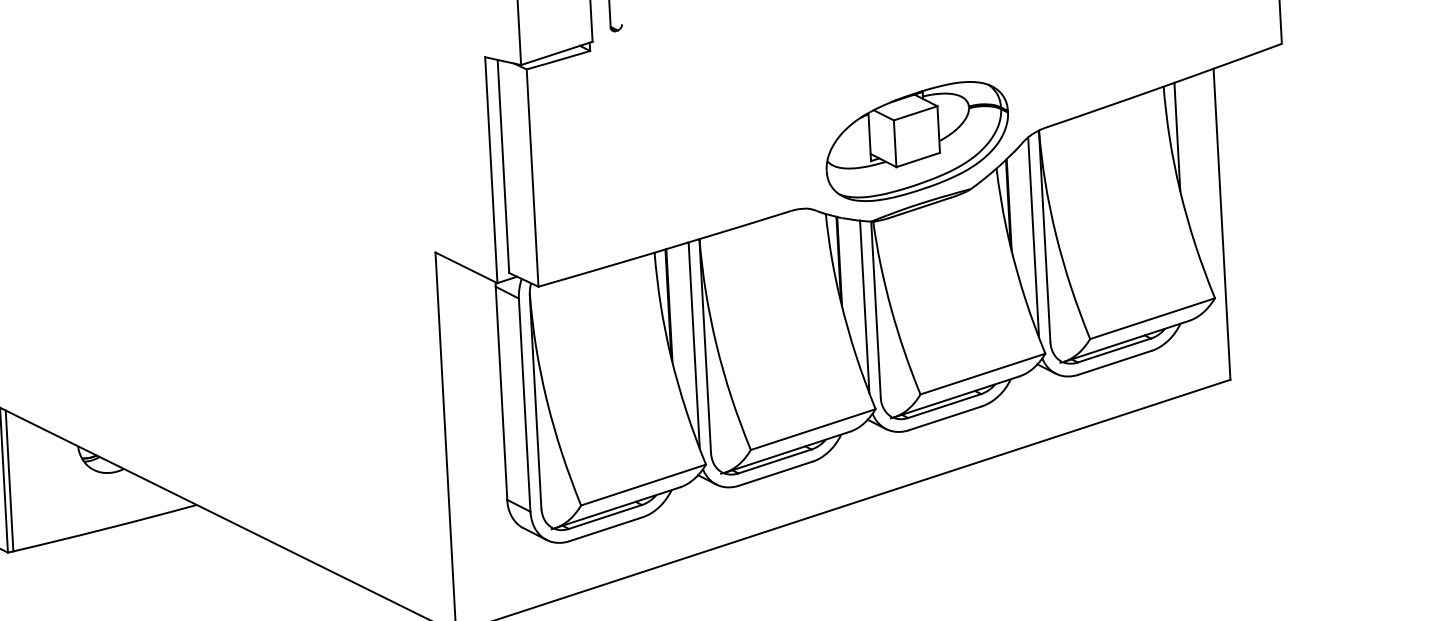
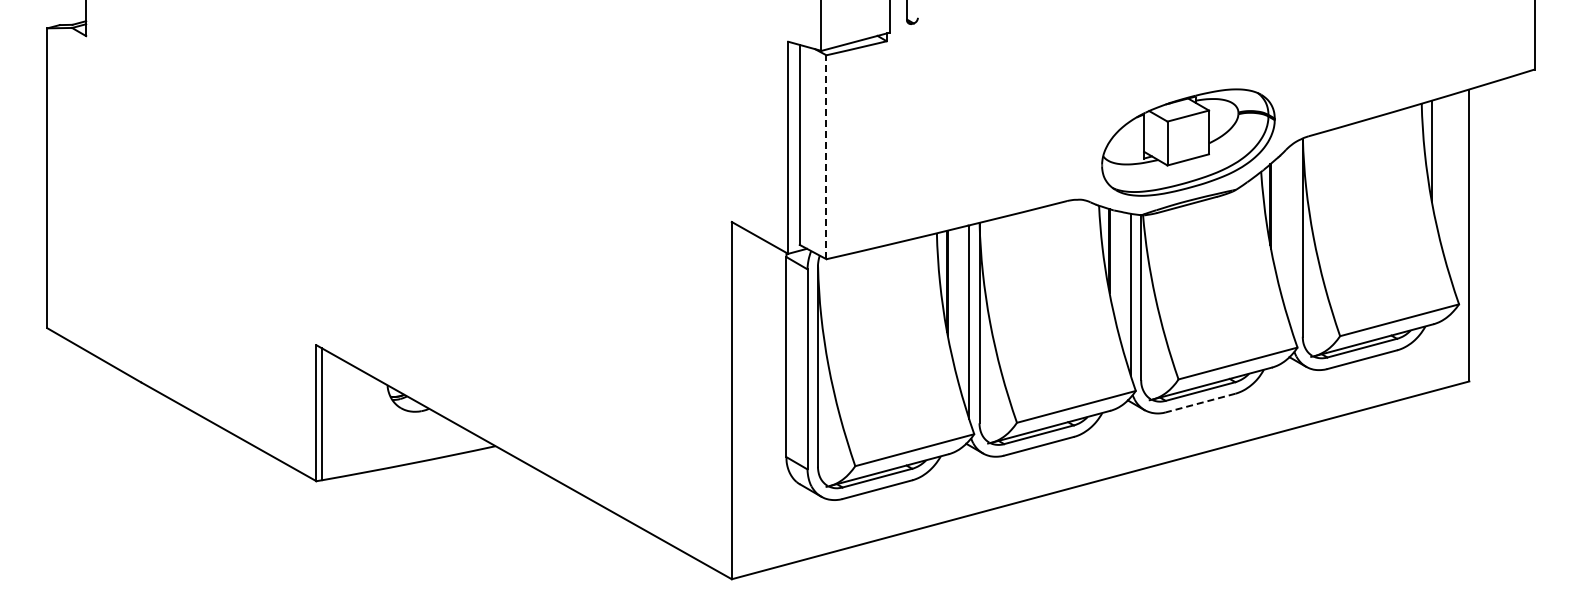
line: (532, 178) -> (826, 157), solid -> dashed
line: (1033, 236) -> (1292, 237), removed
line: (945, 418) -> (1200, 403), solid -> dashed

